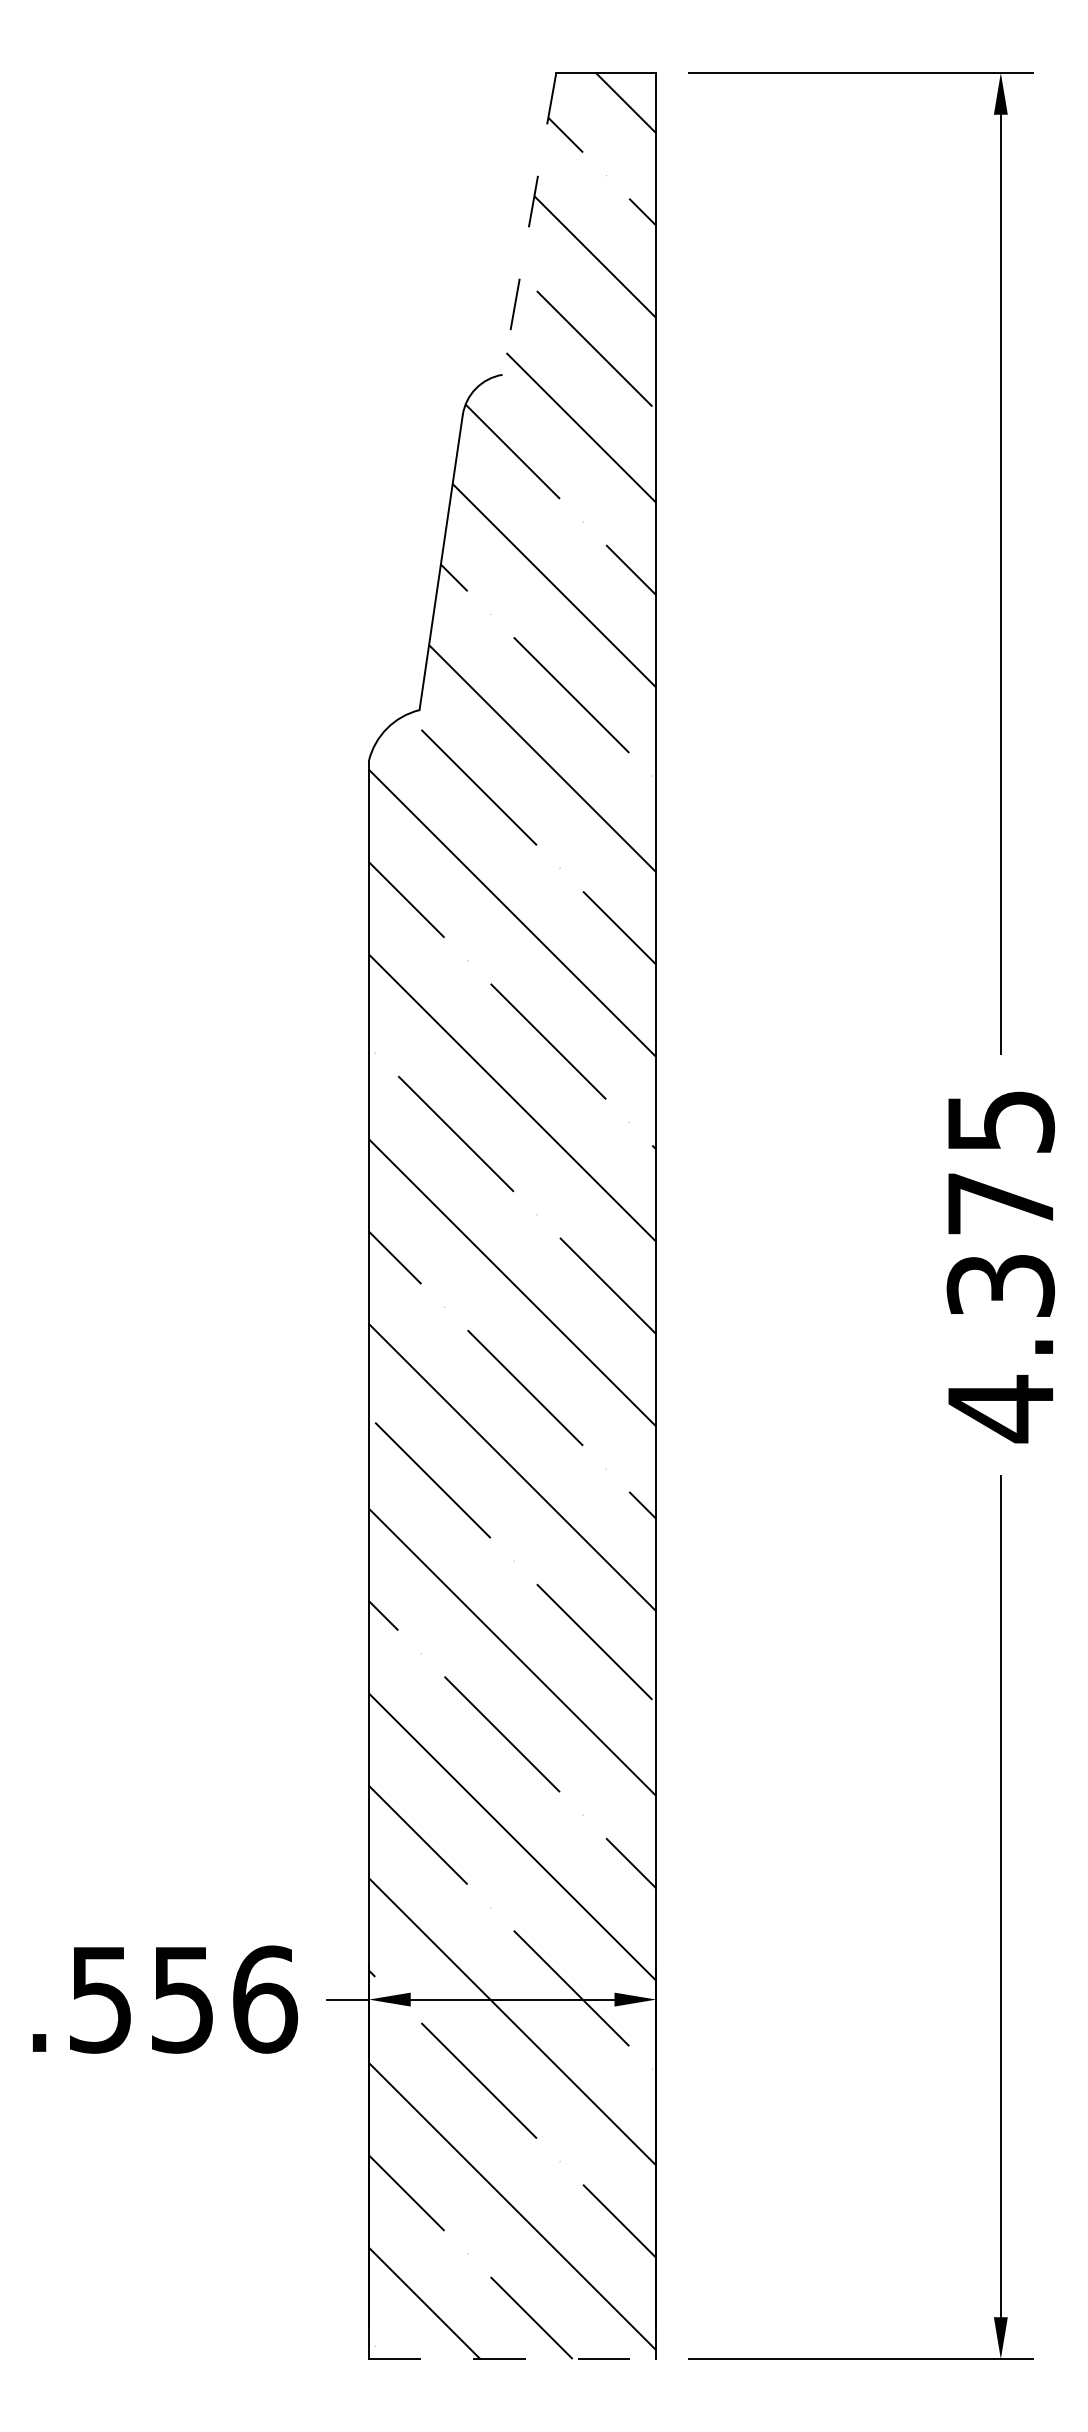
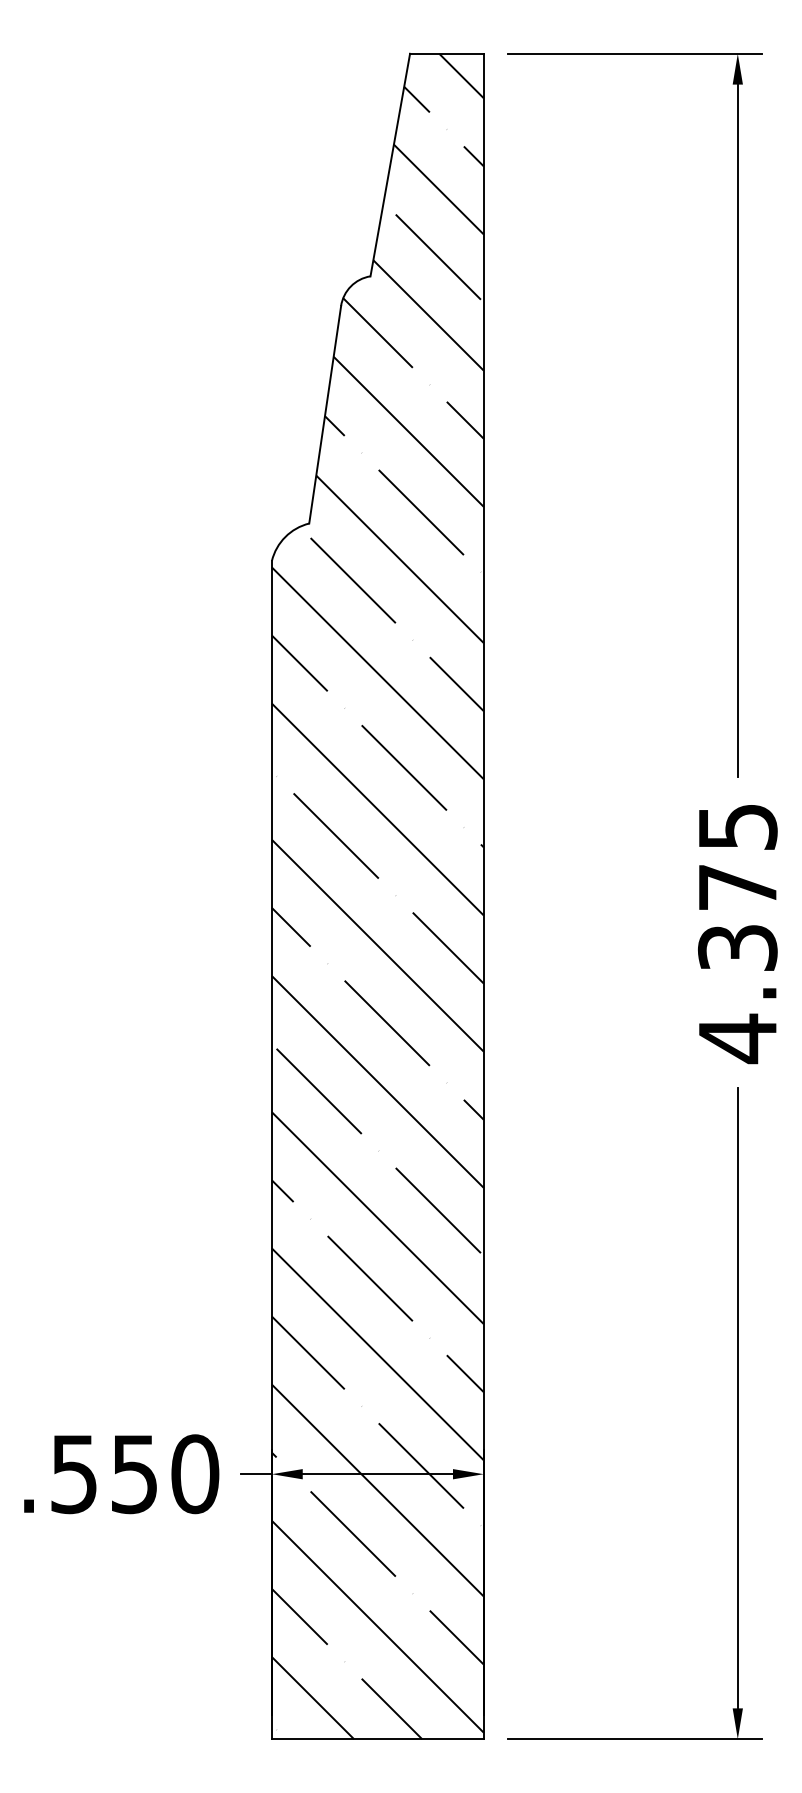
line: (529, 224) -> (390, 165), dashed -> solid
text: (265, 1999) -> (195, 1474), .556 -> .550
line: (512, 2359) -> (377, 1739), dashed -> solid

